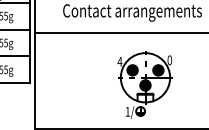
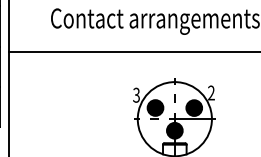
text: (169, 60) -> (210, 93), 0 -> 2
text: (119, 61) -> (135, 94), 4 -> 3

